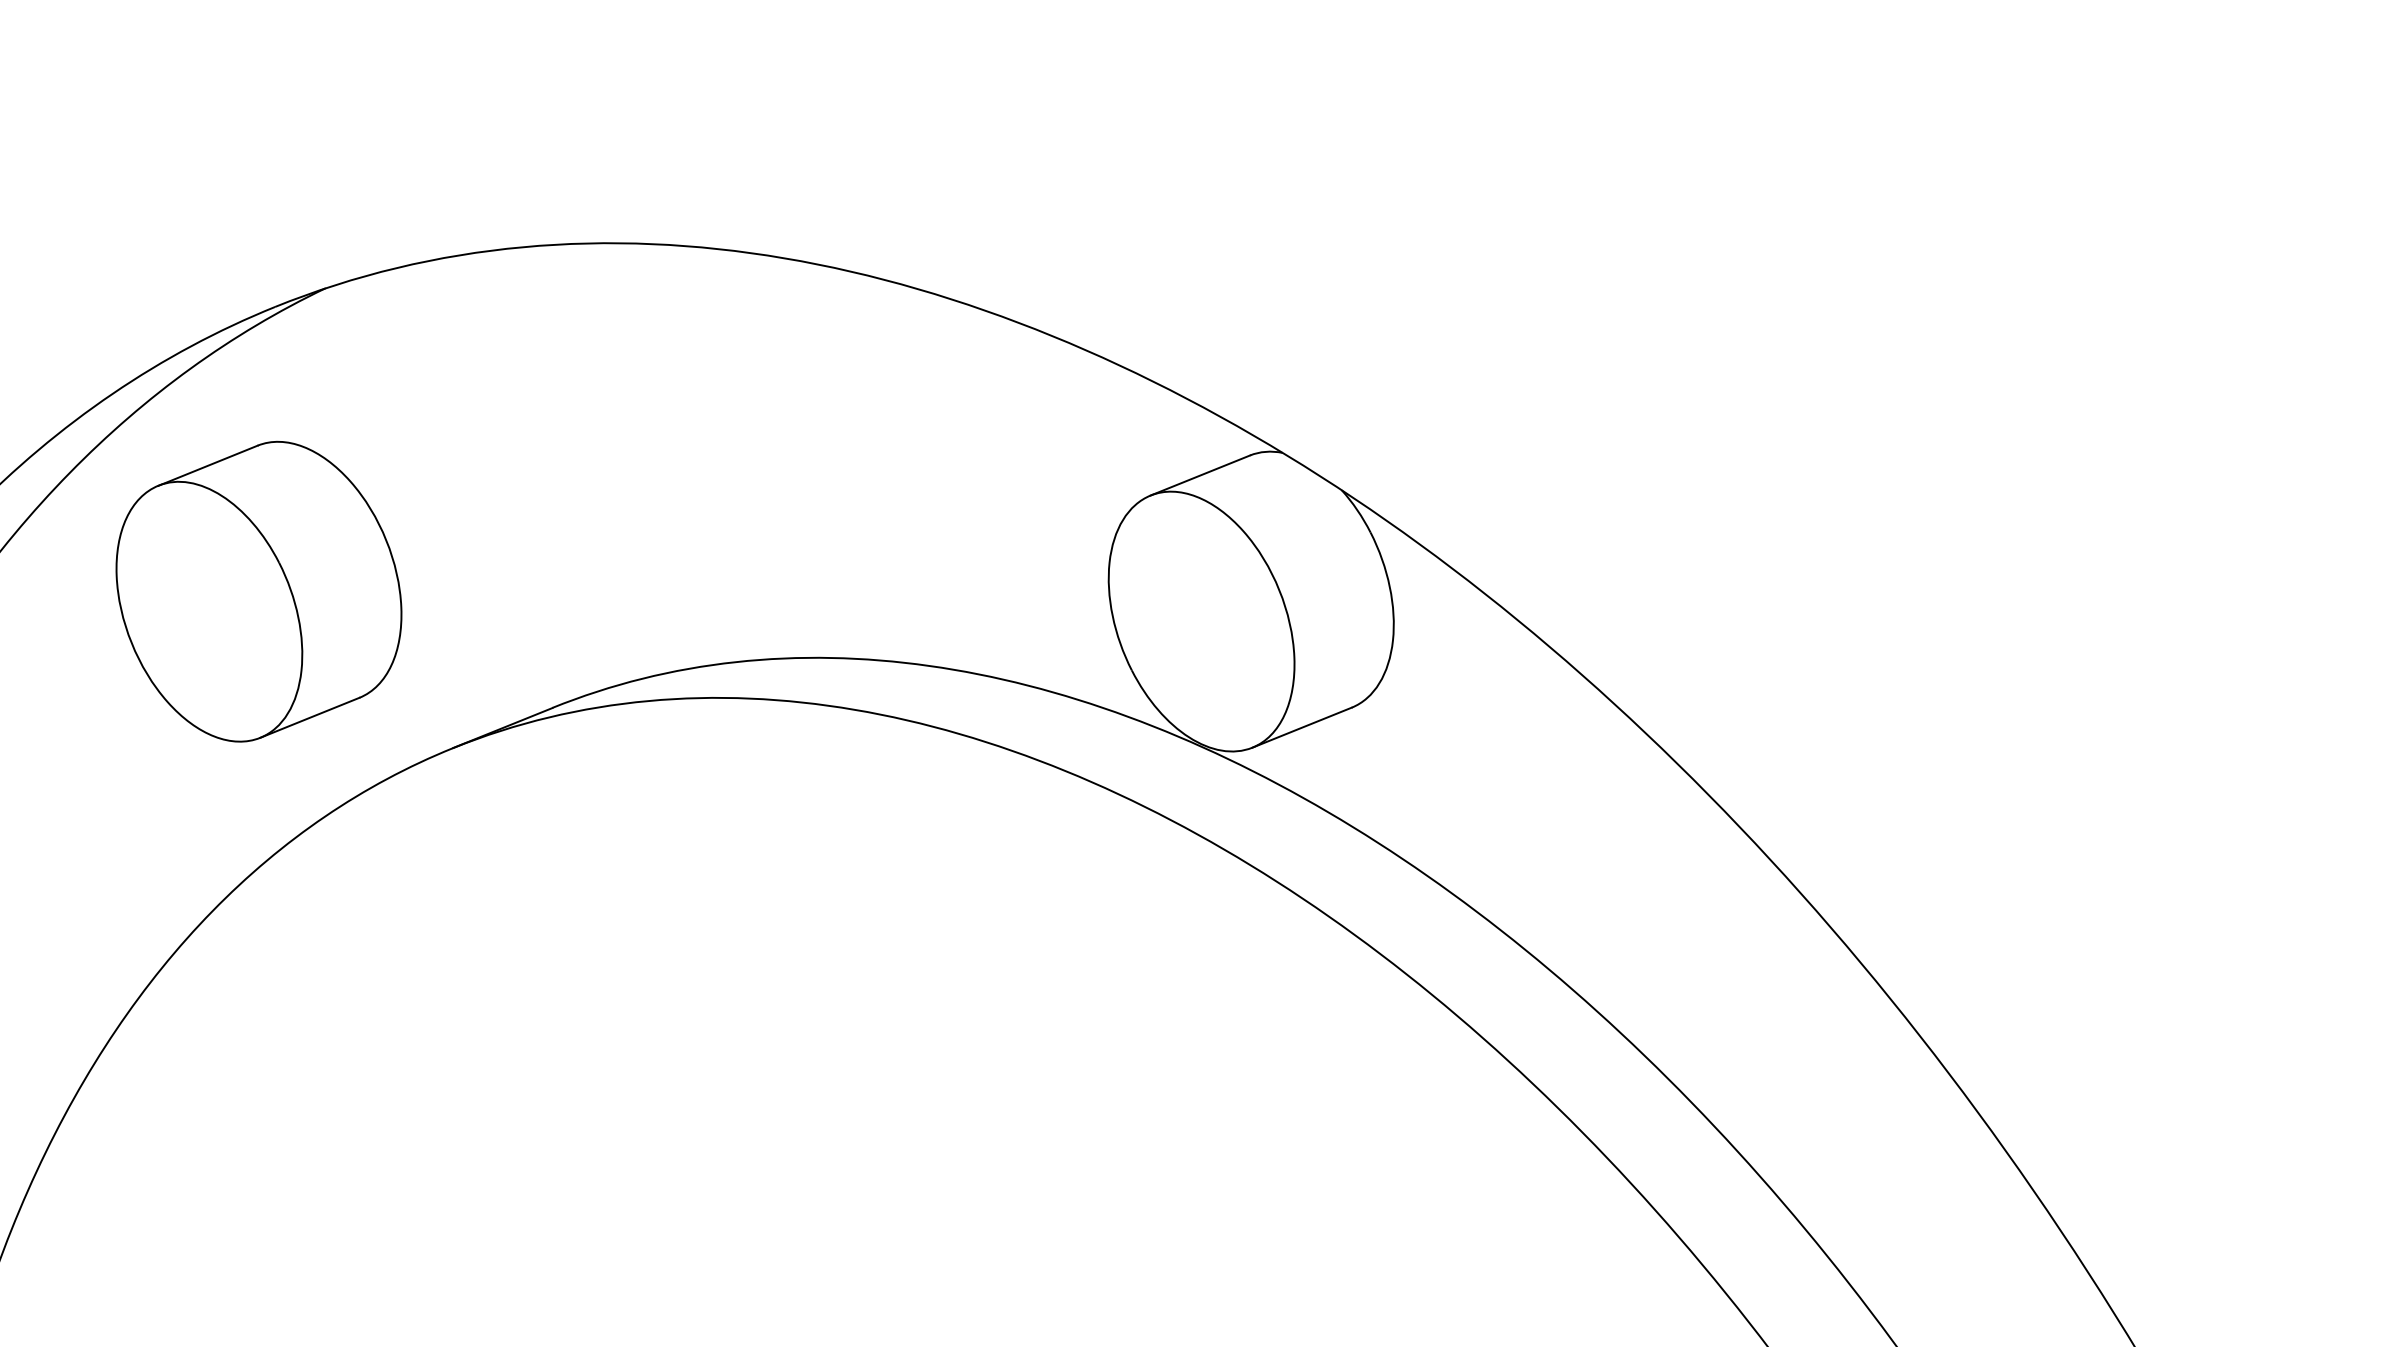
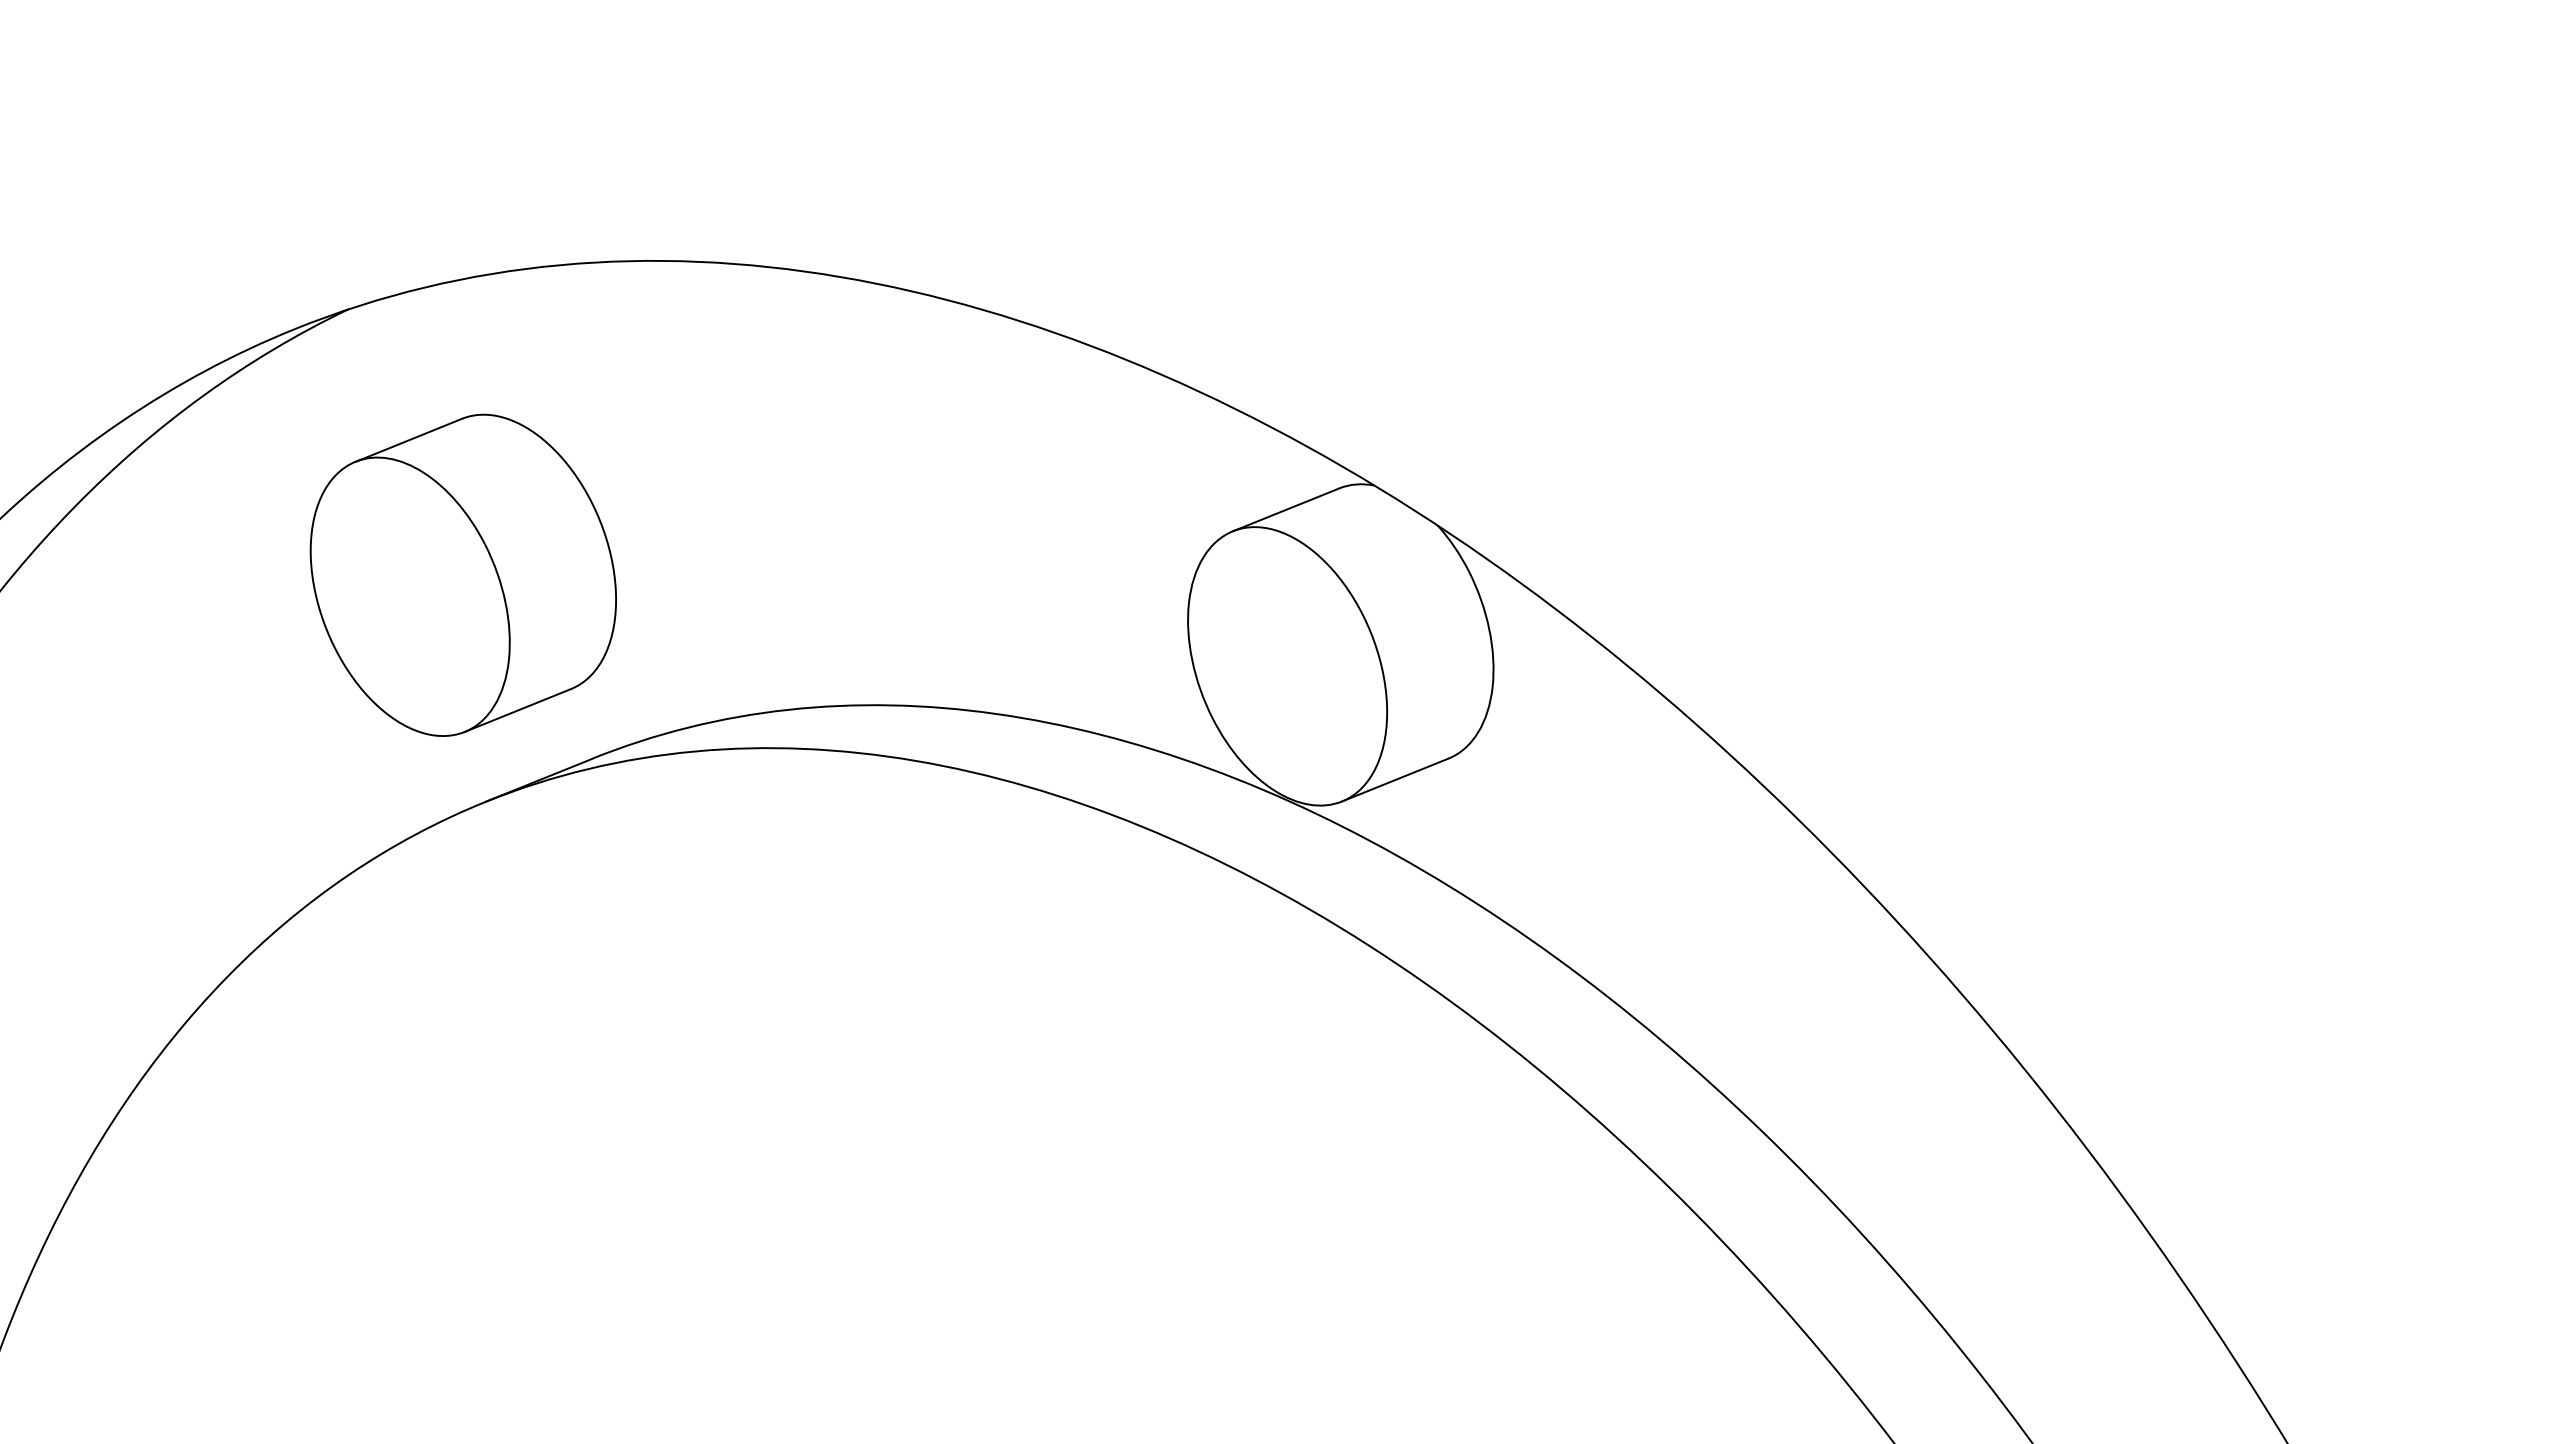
part: (258, 590) -> (462, 574), moved

